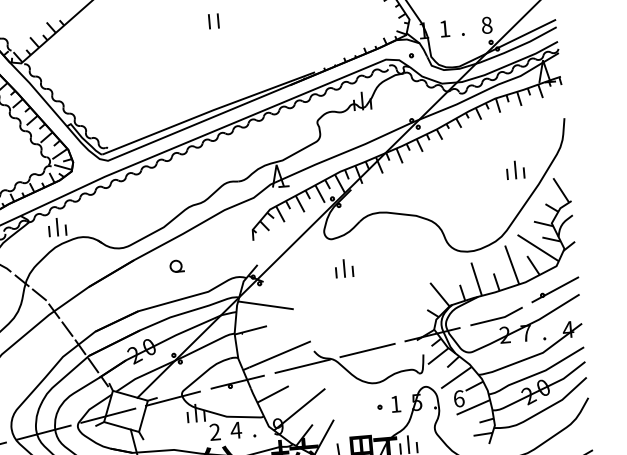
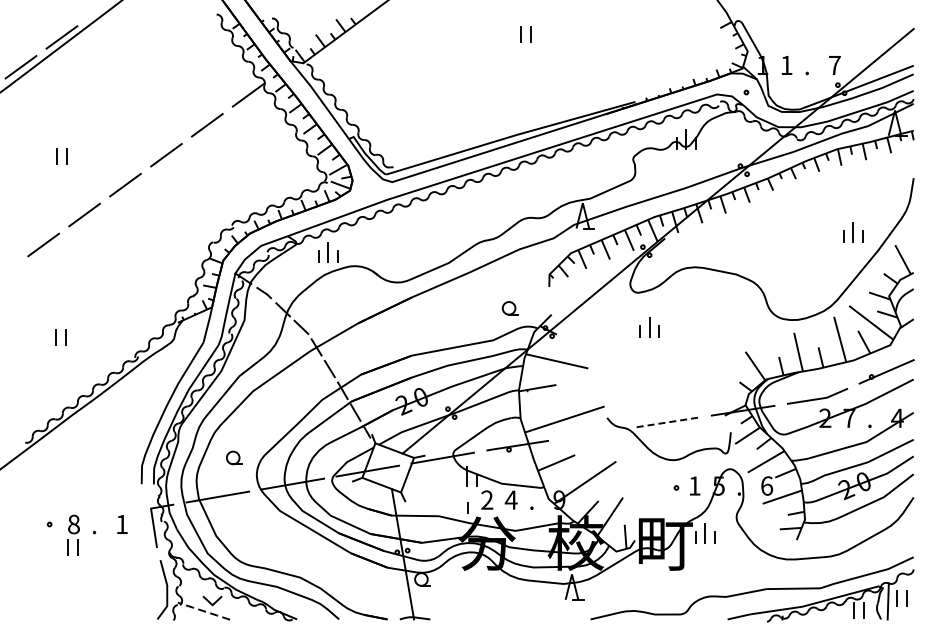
text: (486, 25) -> (834, 65), 8 -> 7
part: (176, 266) -> (509, 308), moved
line: (368, 350) -> (668, 422), solid -> dashed
line: (302, 365) -> (592, 433), removed
line: (187, 417) -> (467, 507), moved

